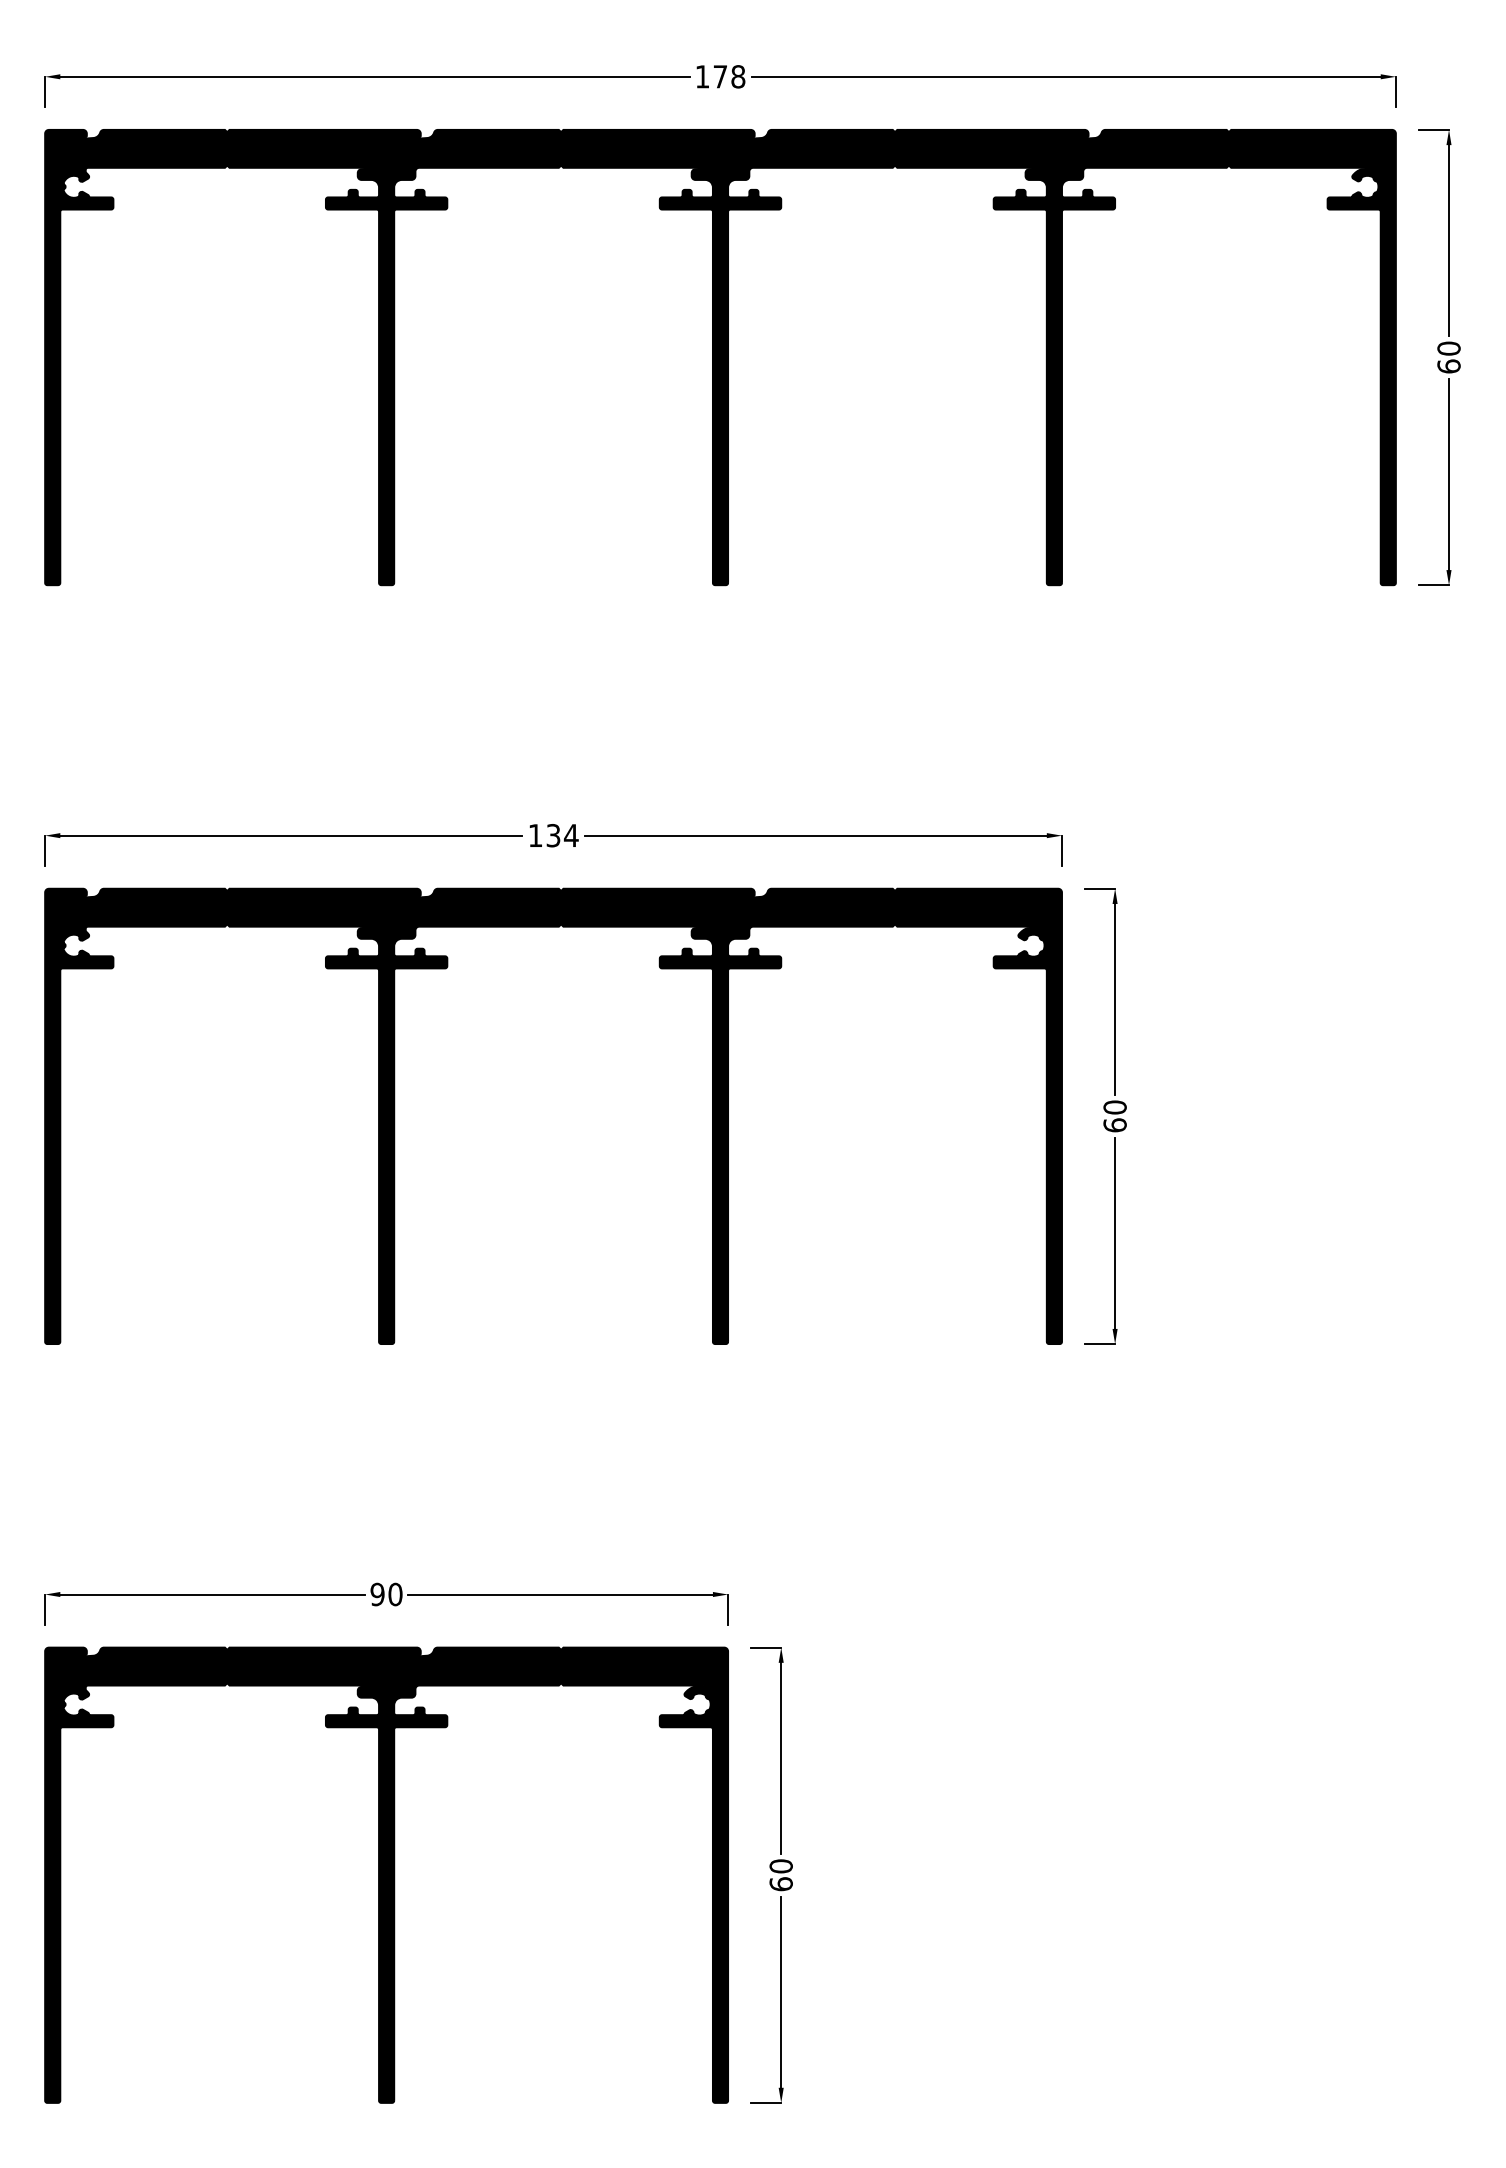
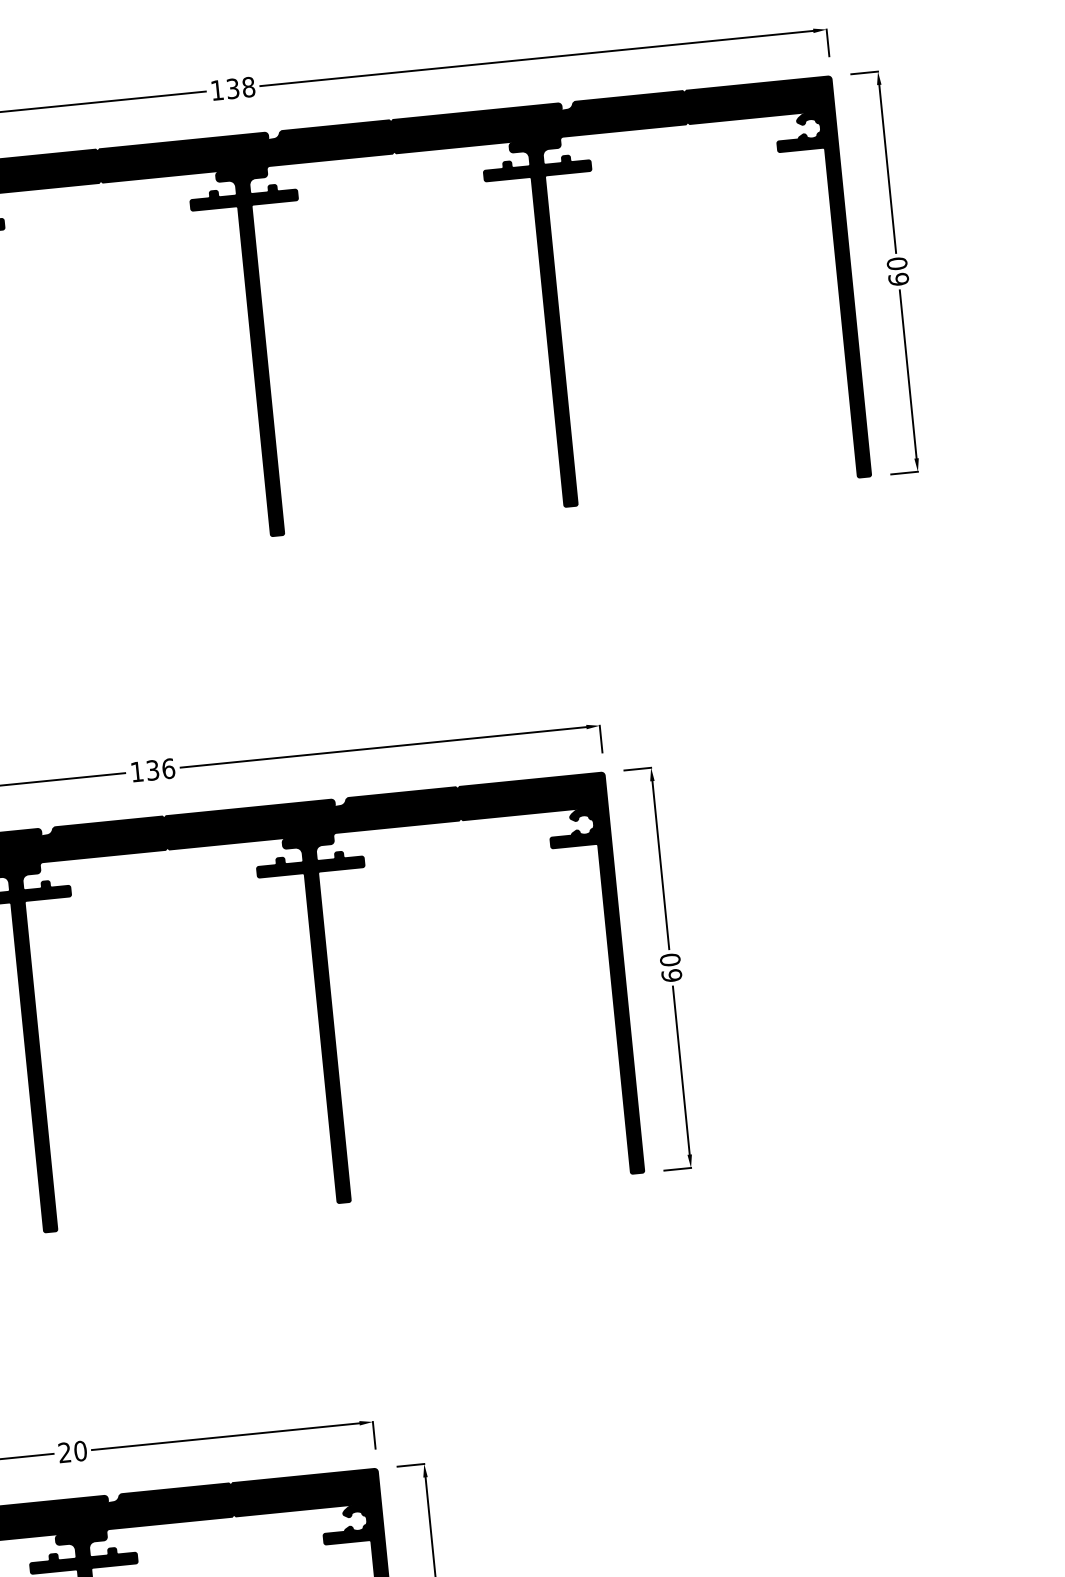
text: (720, 76) -> (233, 88), 178 -> 138
text: (570, 835) -> (167, 768), 134 -> 136
text: (377, 1594) -> (64, 1452), 90 -> 20

